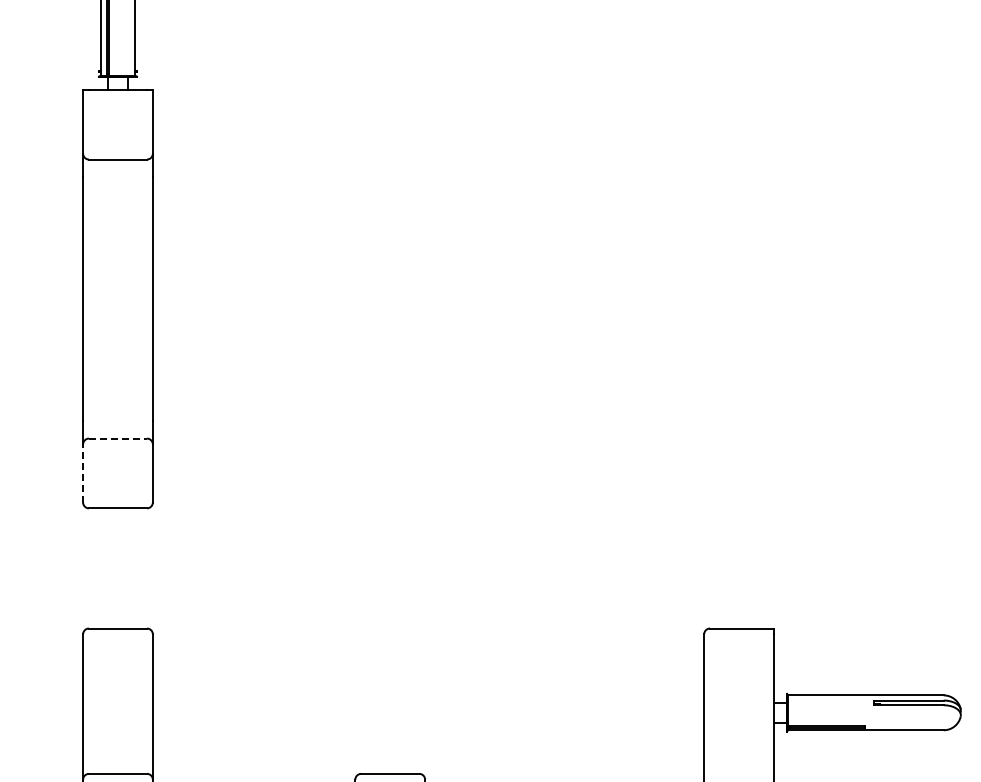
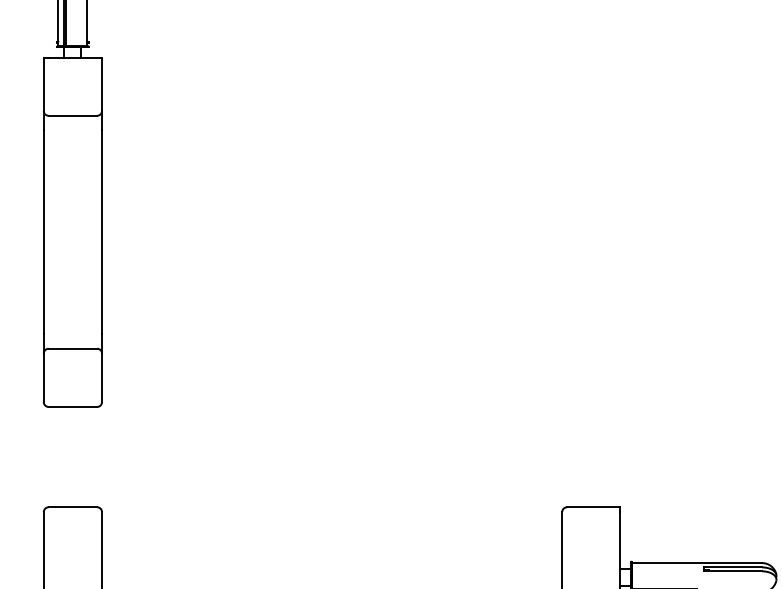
line: (118, 438) -> (73, 348), dashed -> solid
line: (83, 472) -> (44, 377), dashed -> solid

